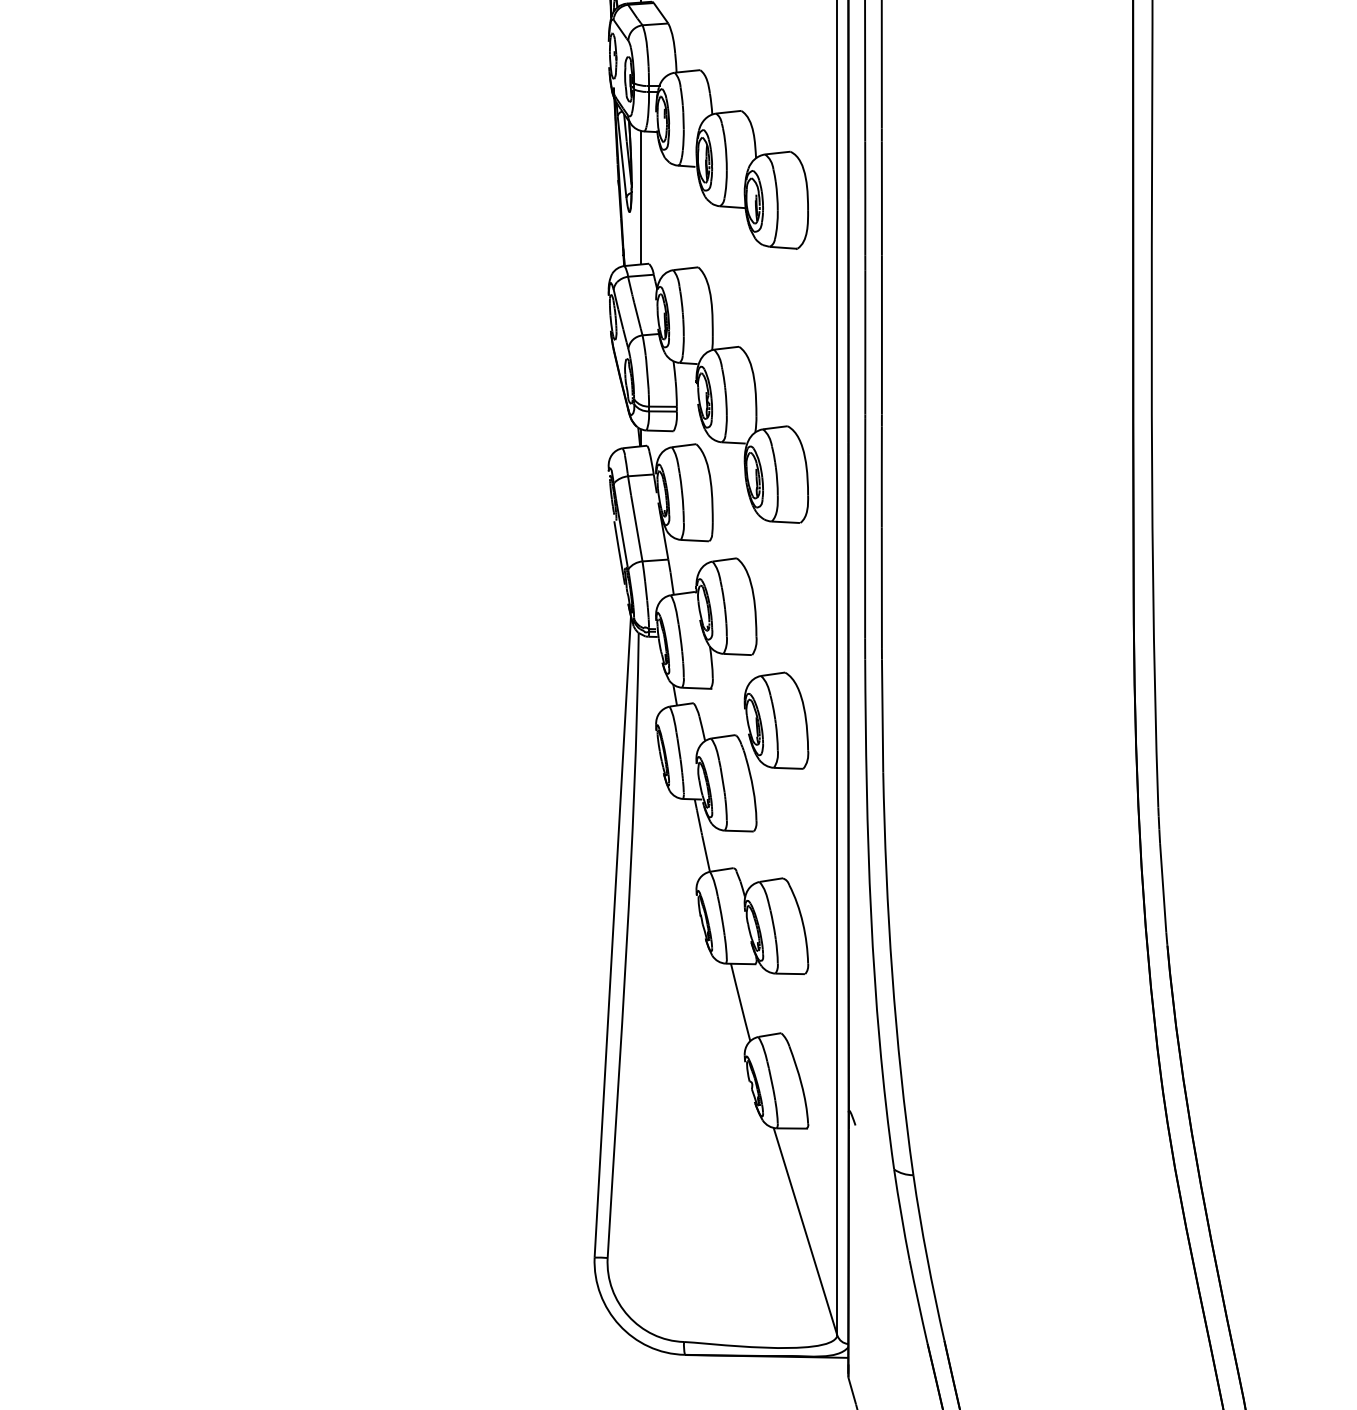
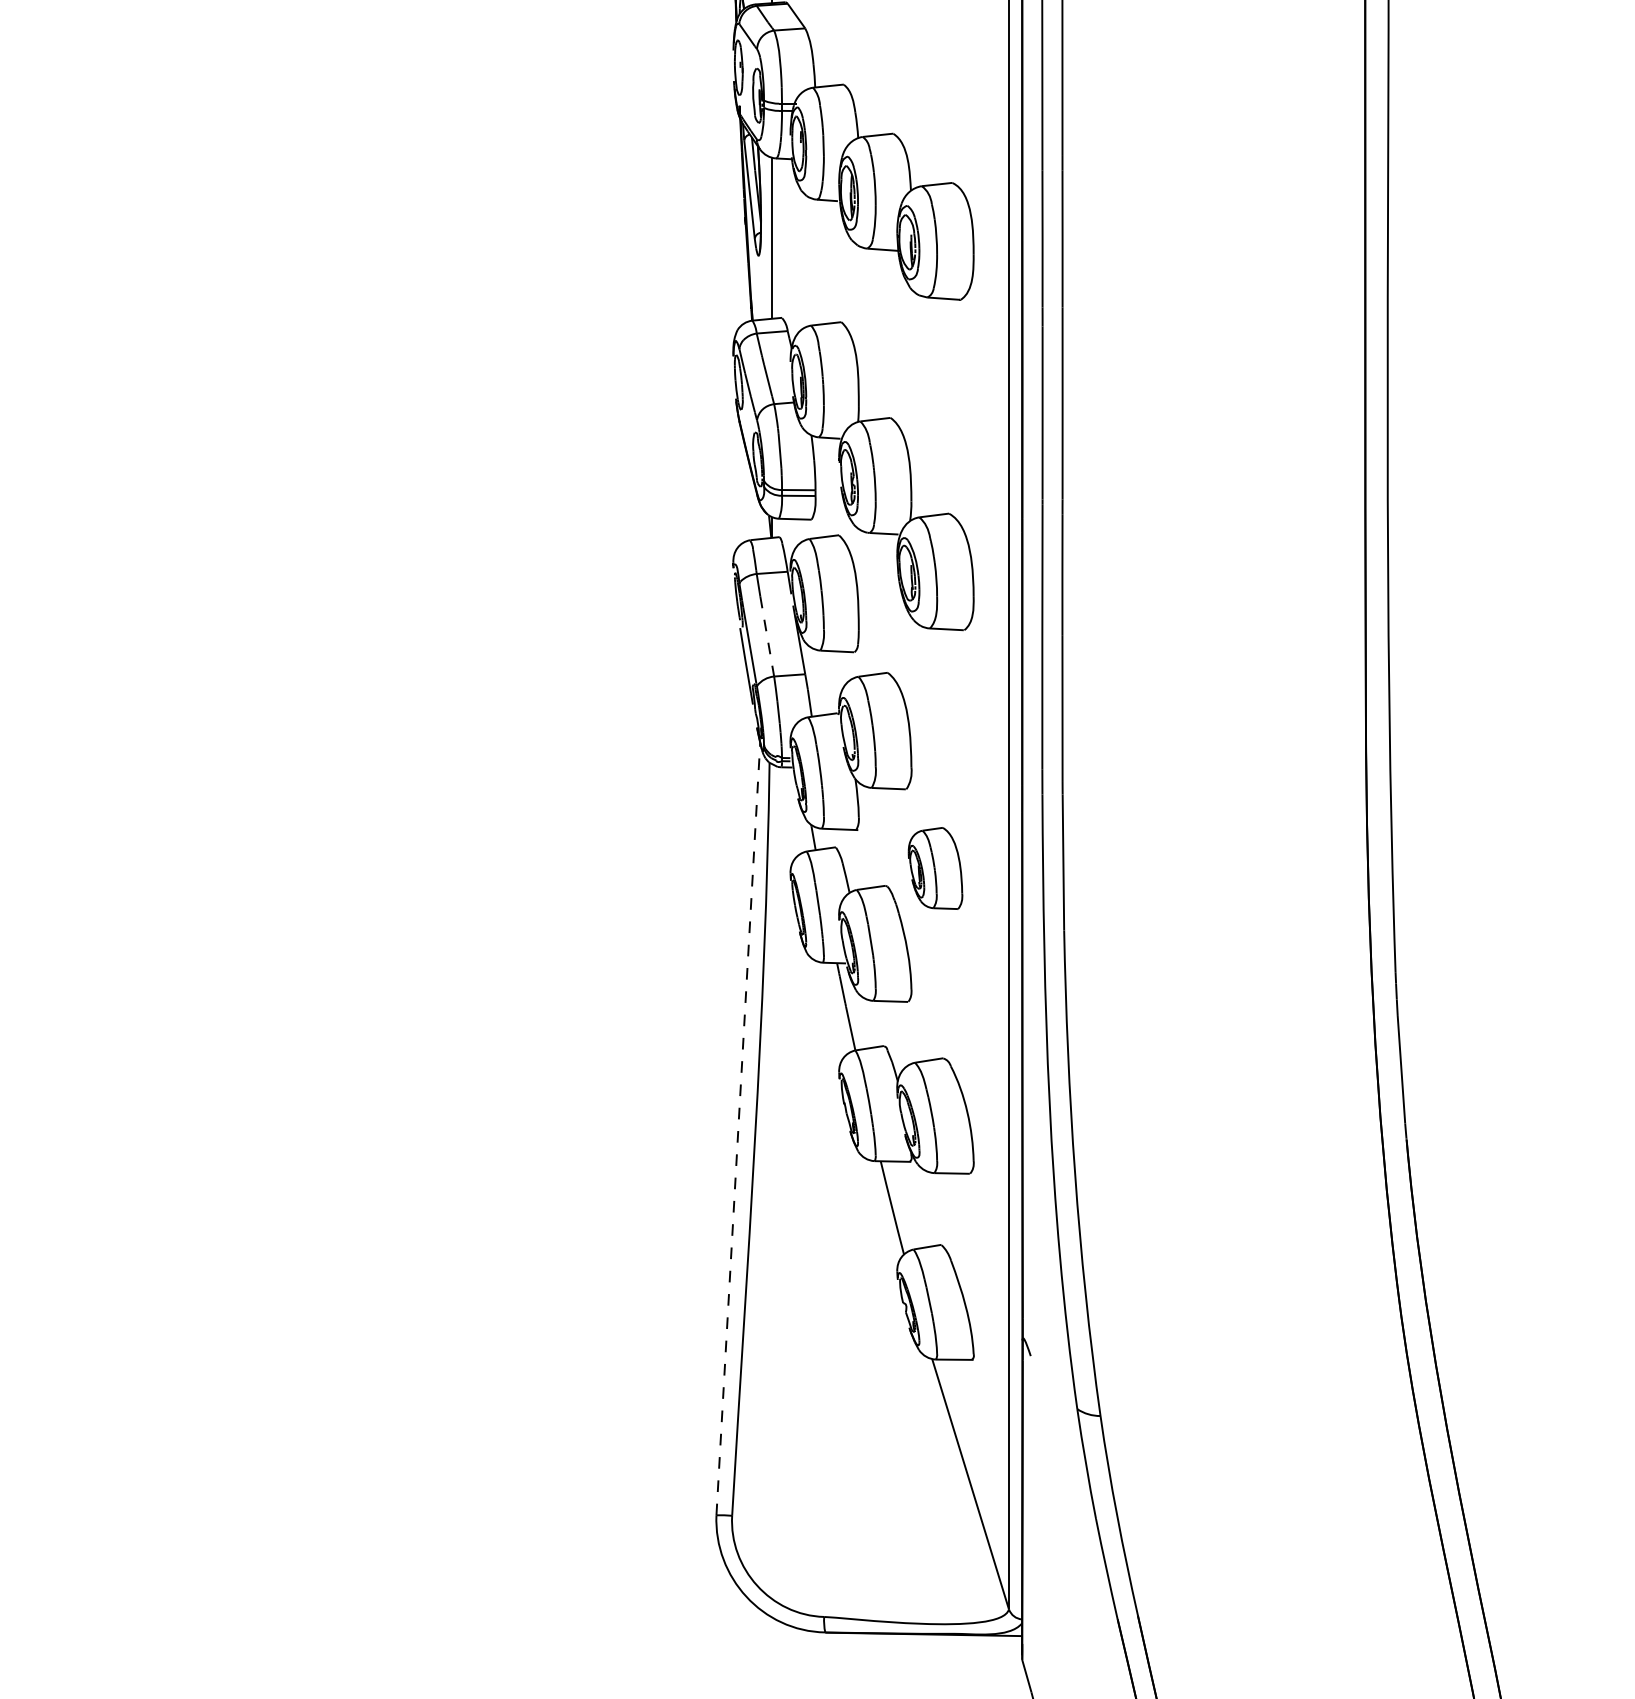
line: (637, 529) -> (767, 637), solid -> dashed
part: (776, 720) -> (935, 868), size x0.7
line: (612, 937) -> (738, 1129), solid -> dashed

